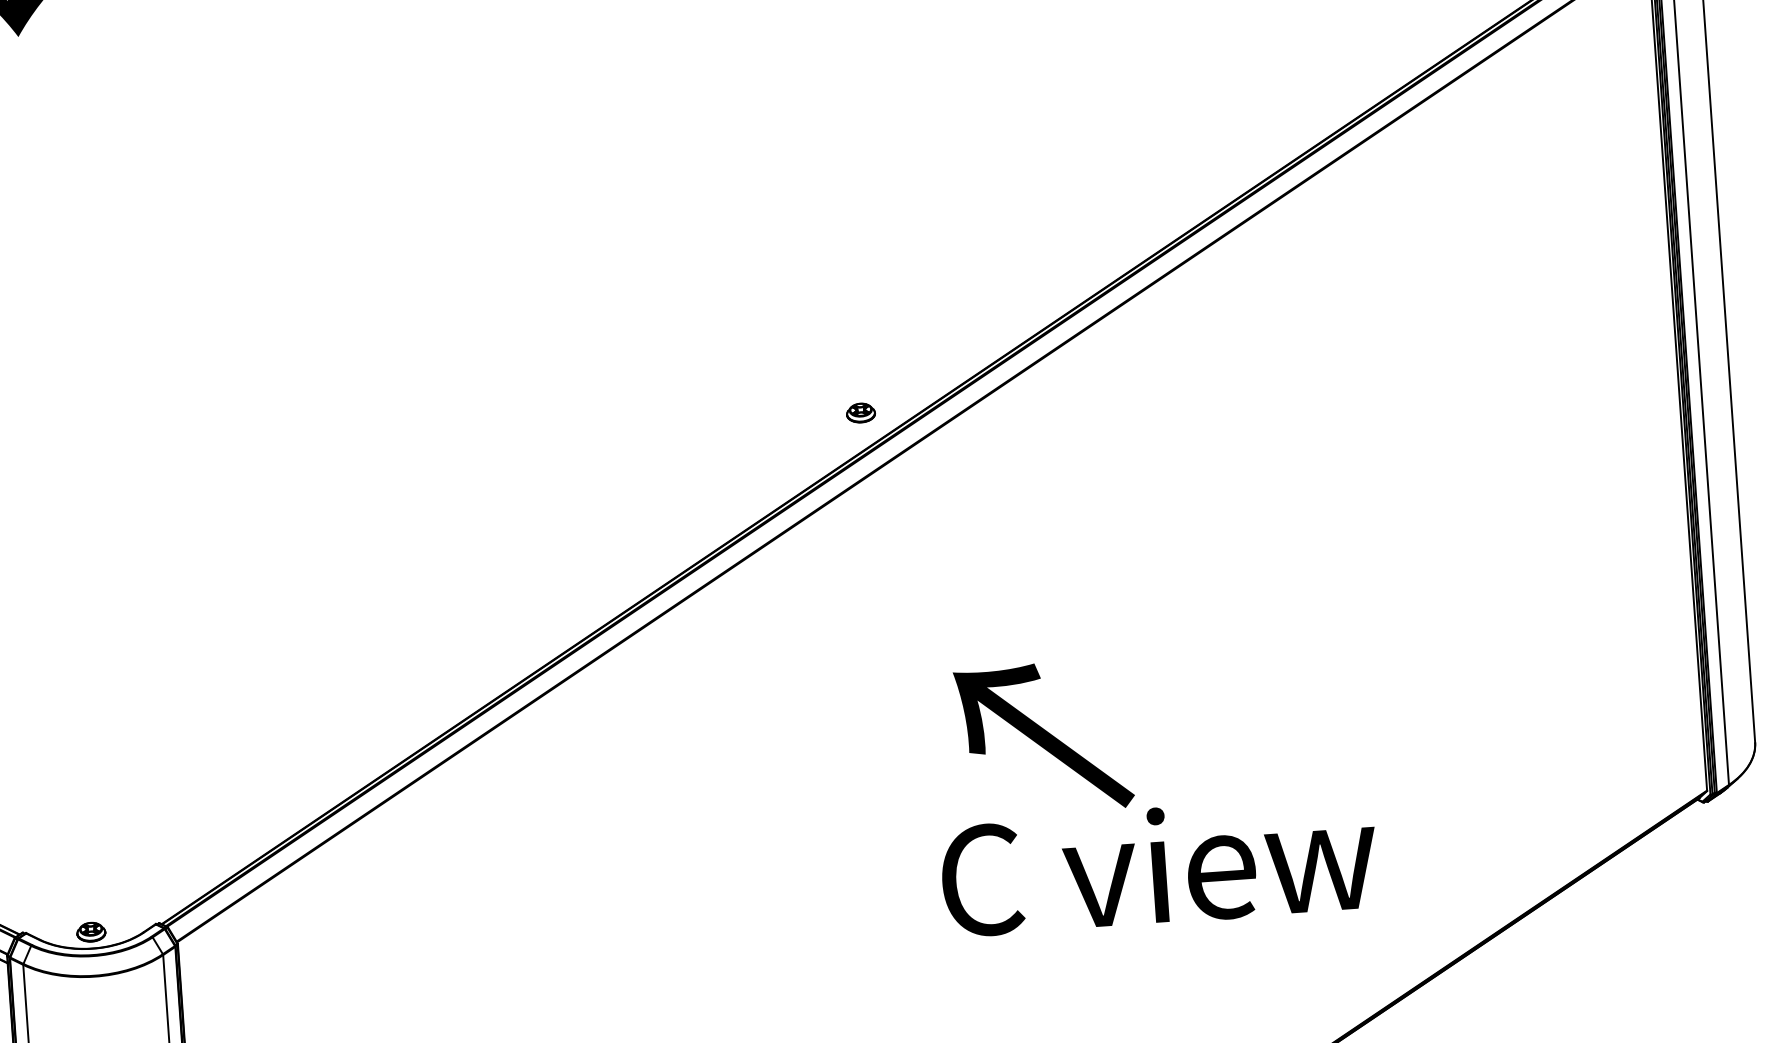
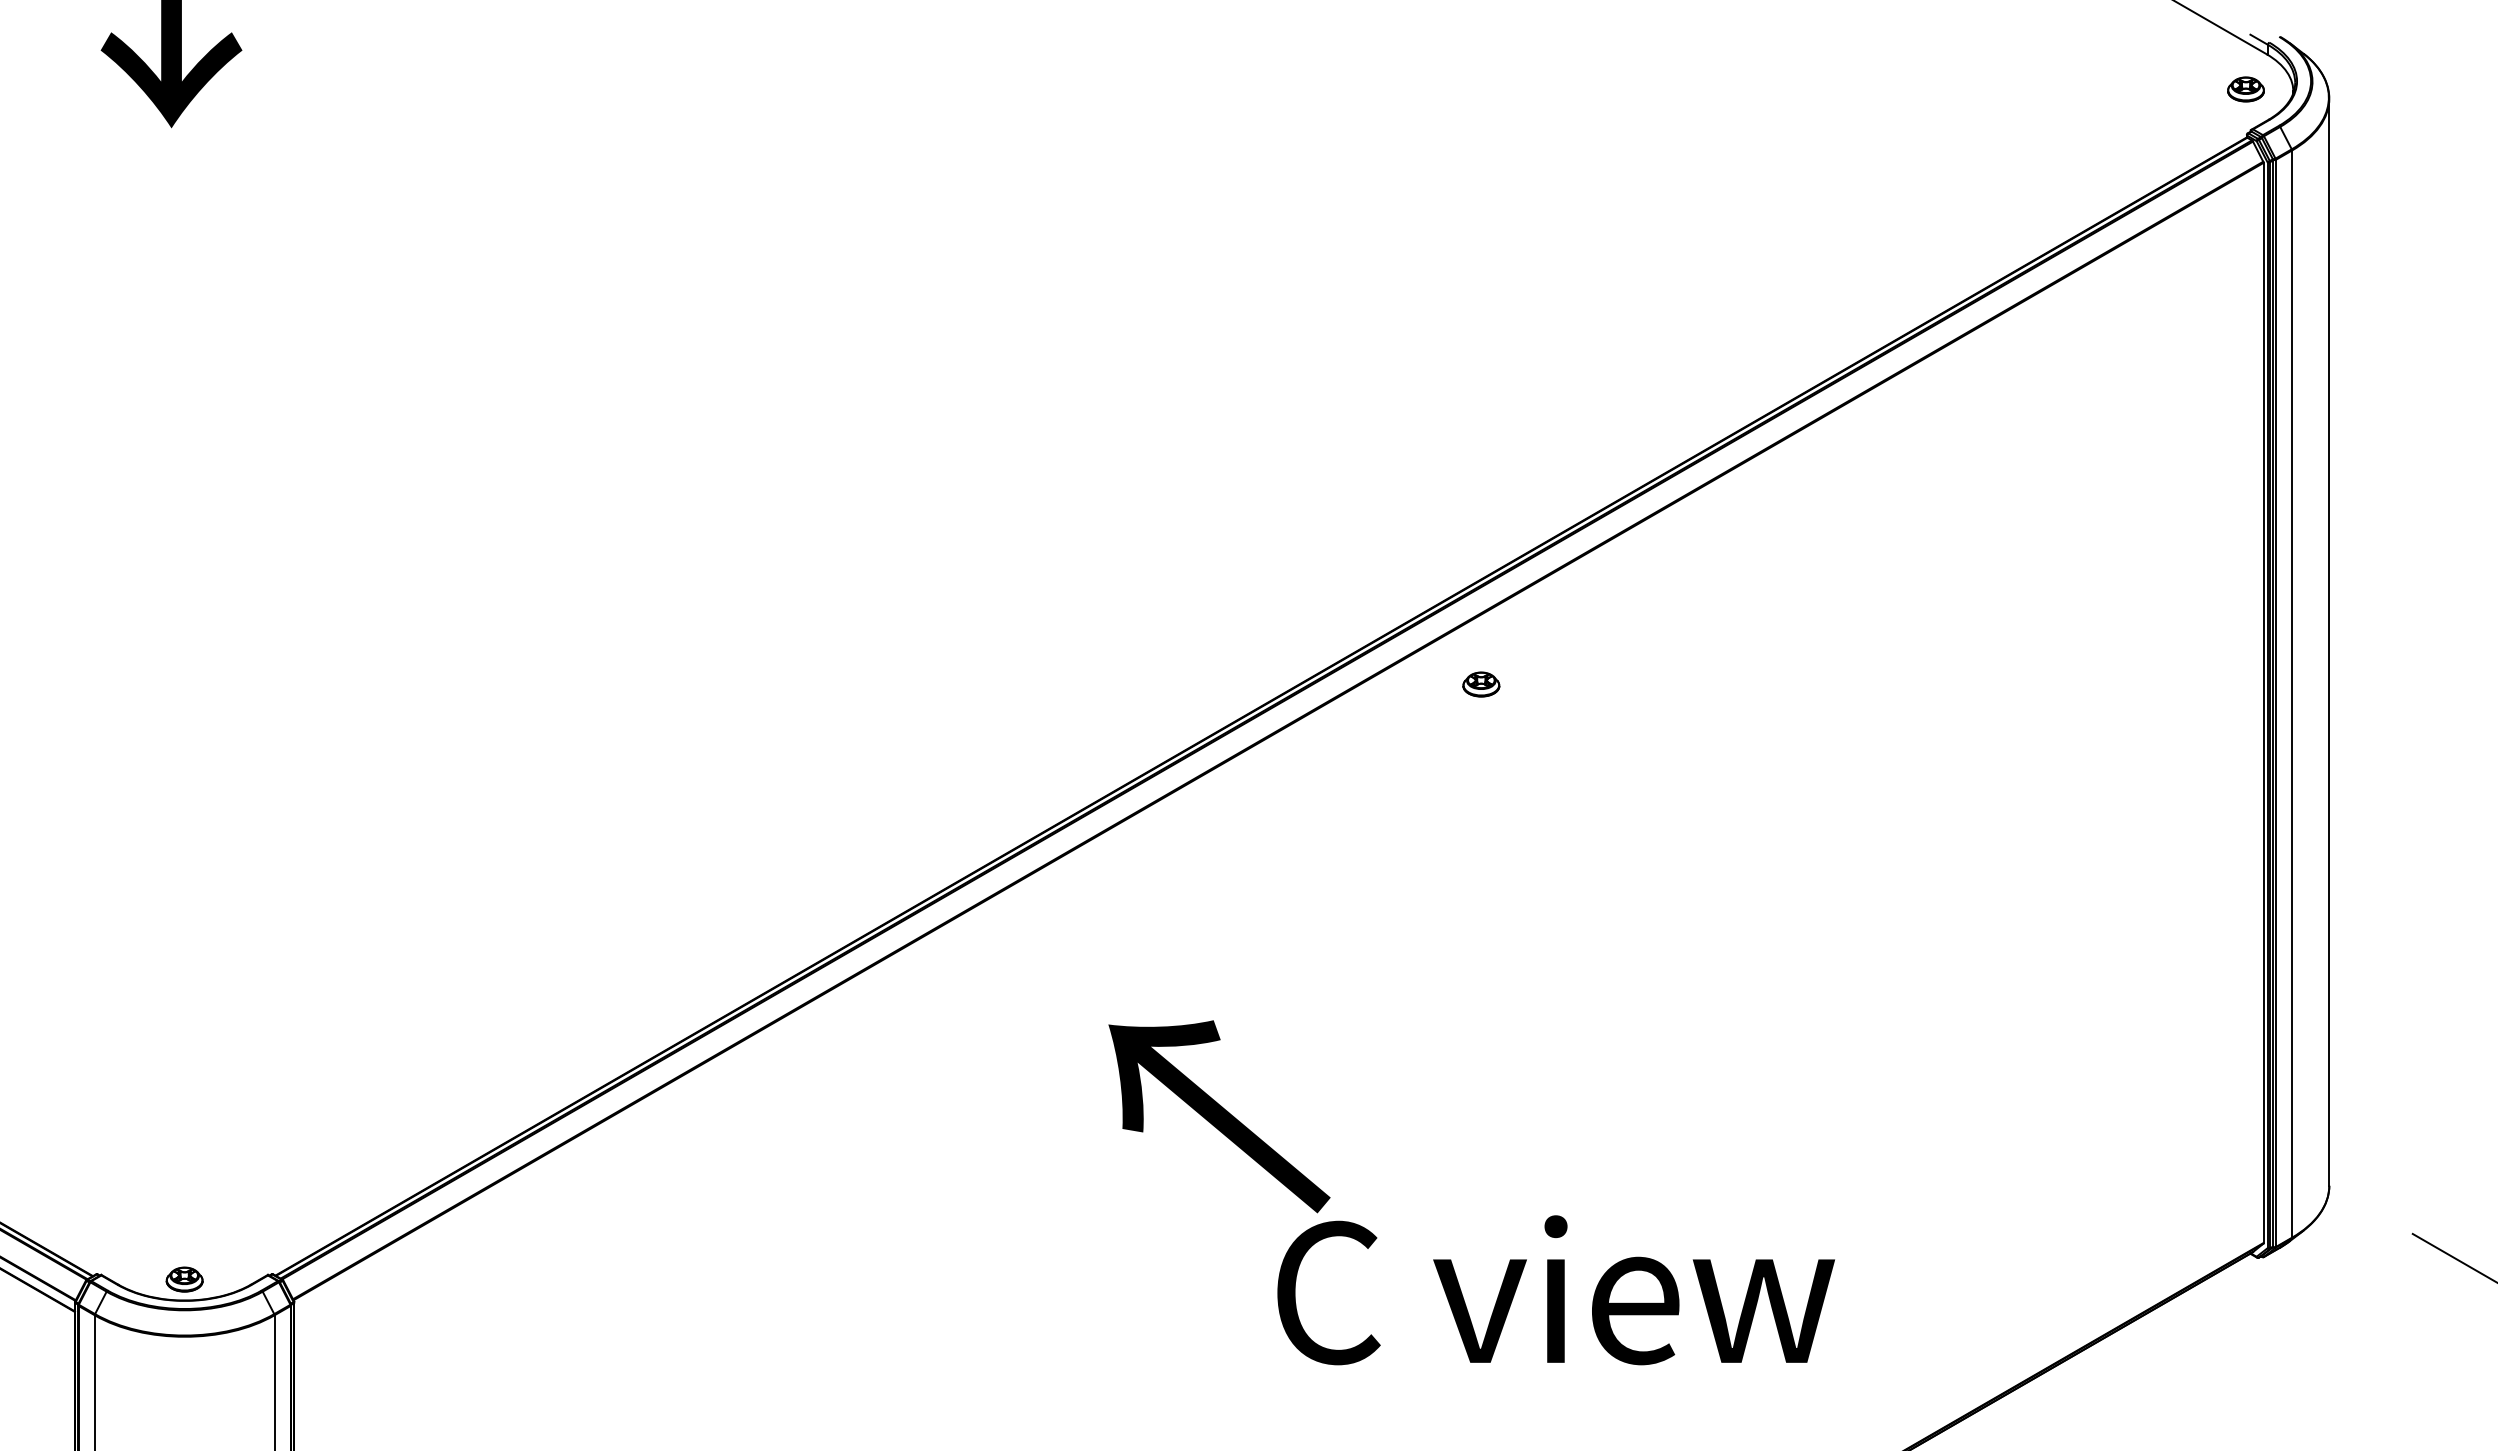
part: (861, 413) -> (1481, 684), moved
text: (1044, 738) -> (1219, 1116), moved

